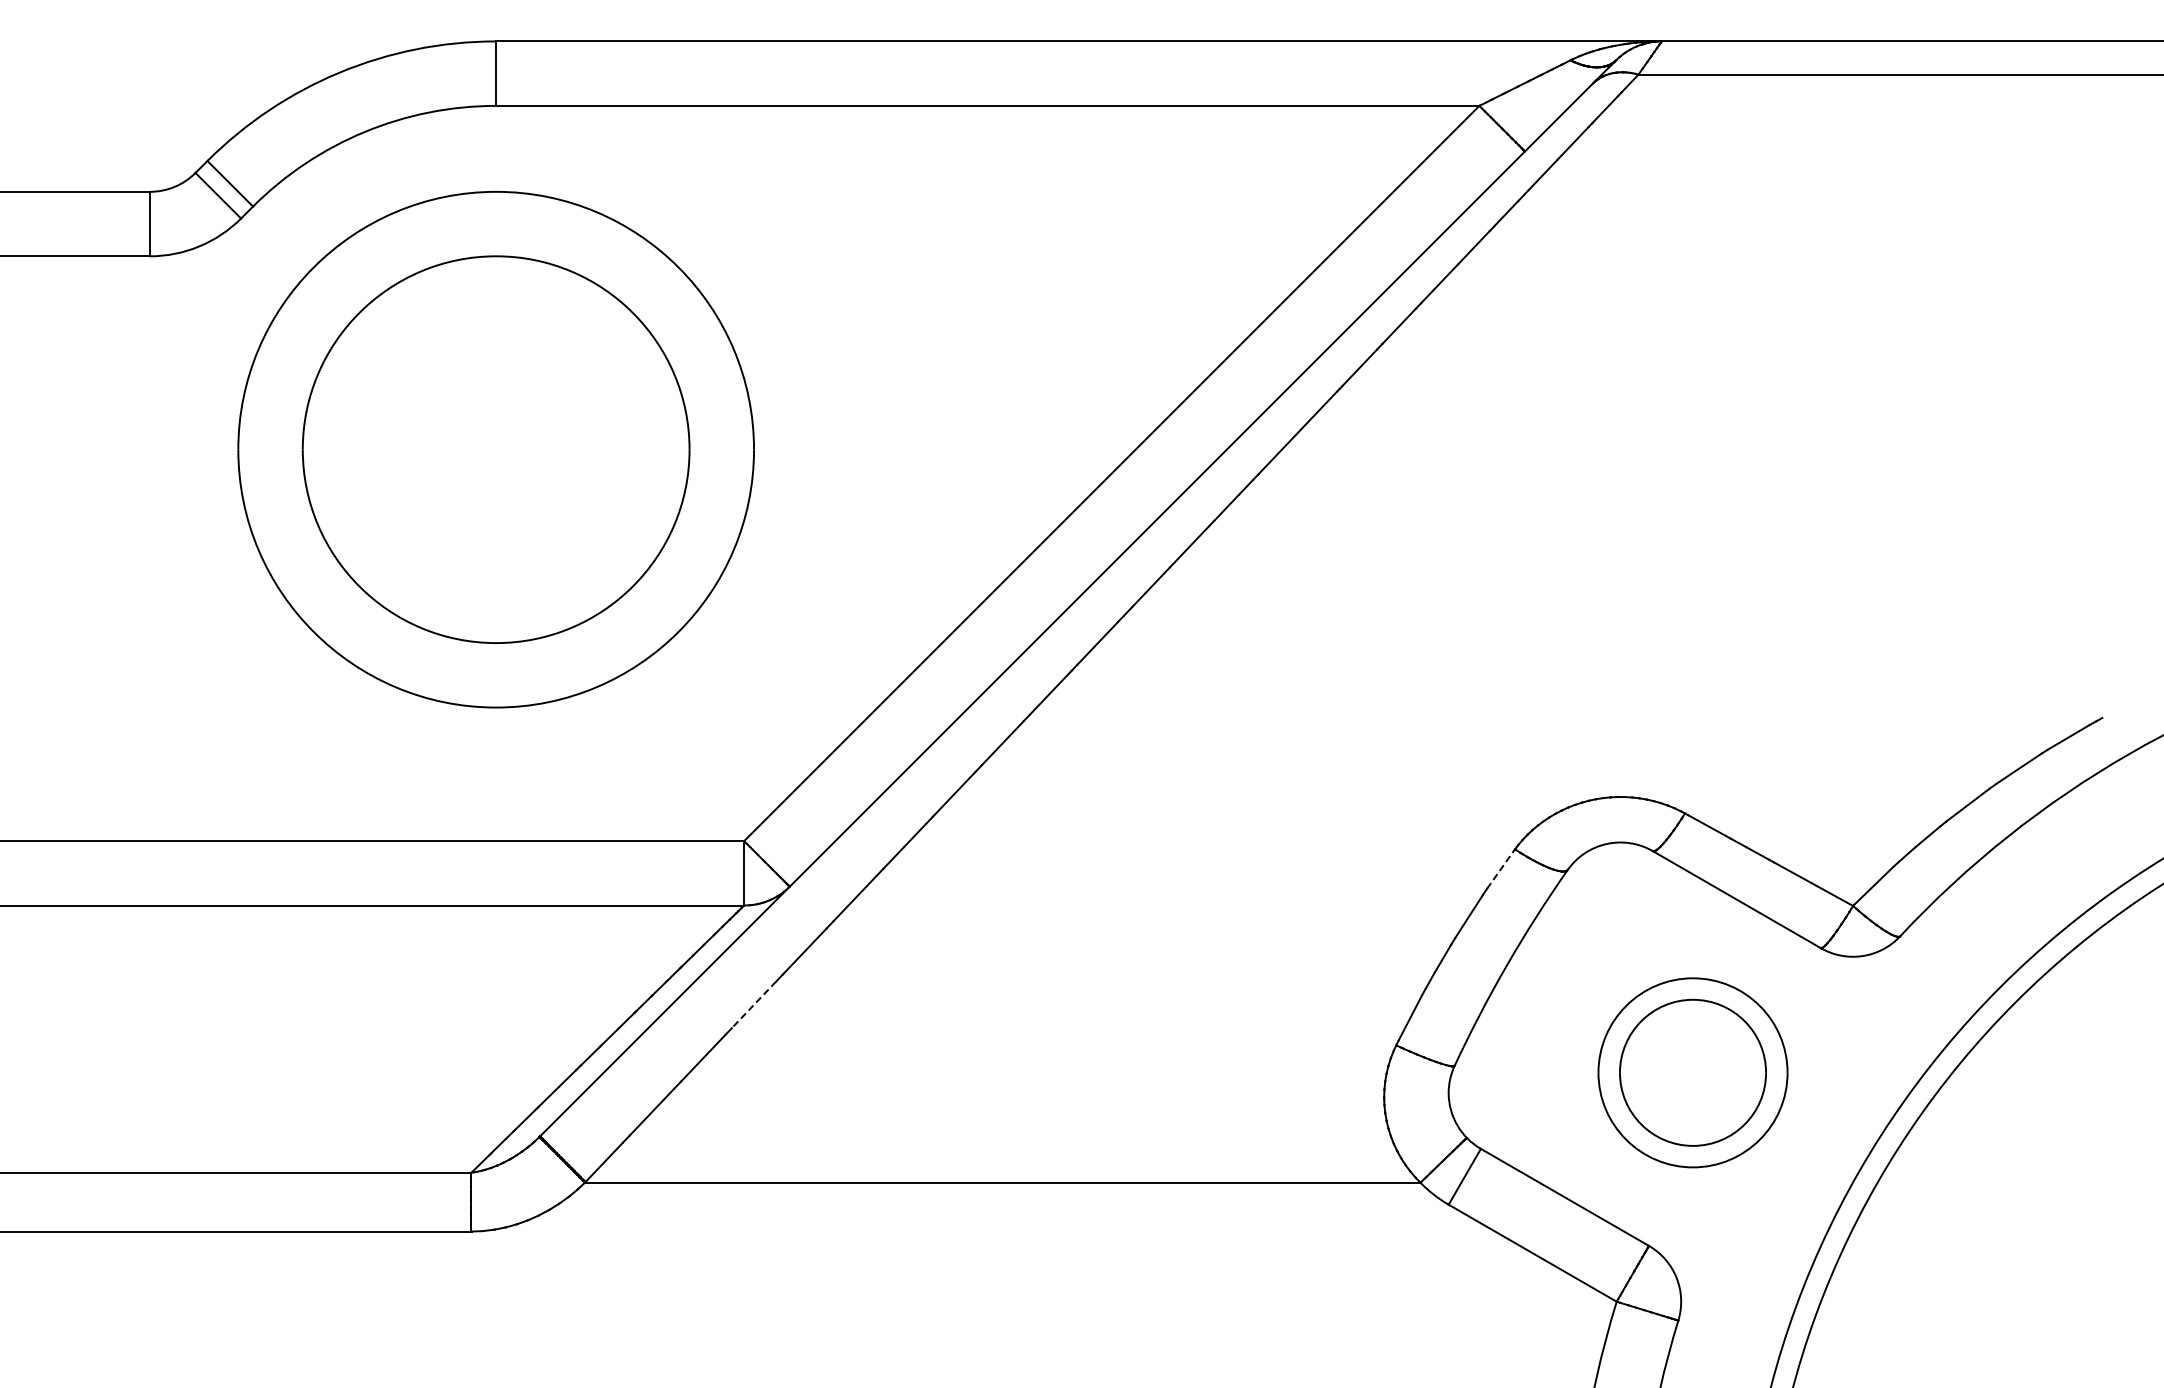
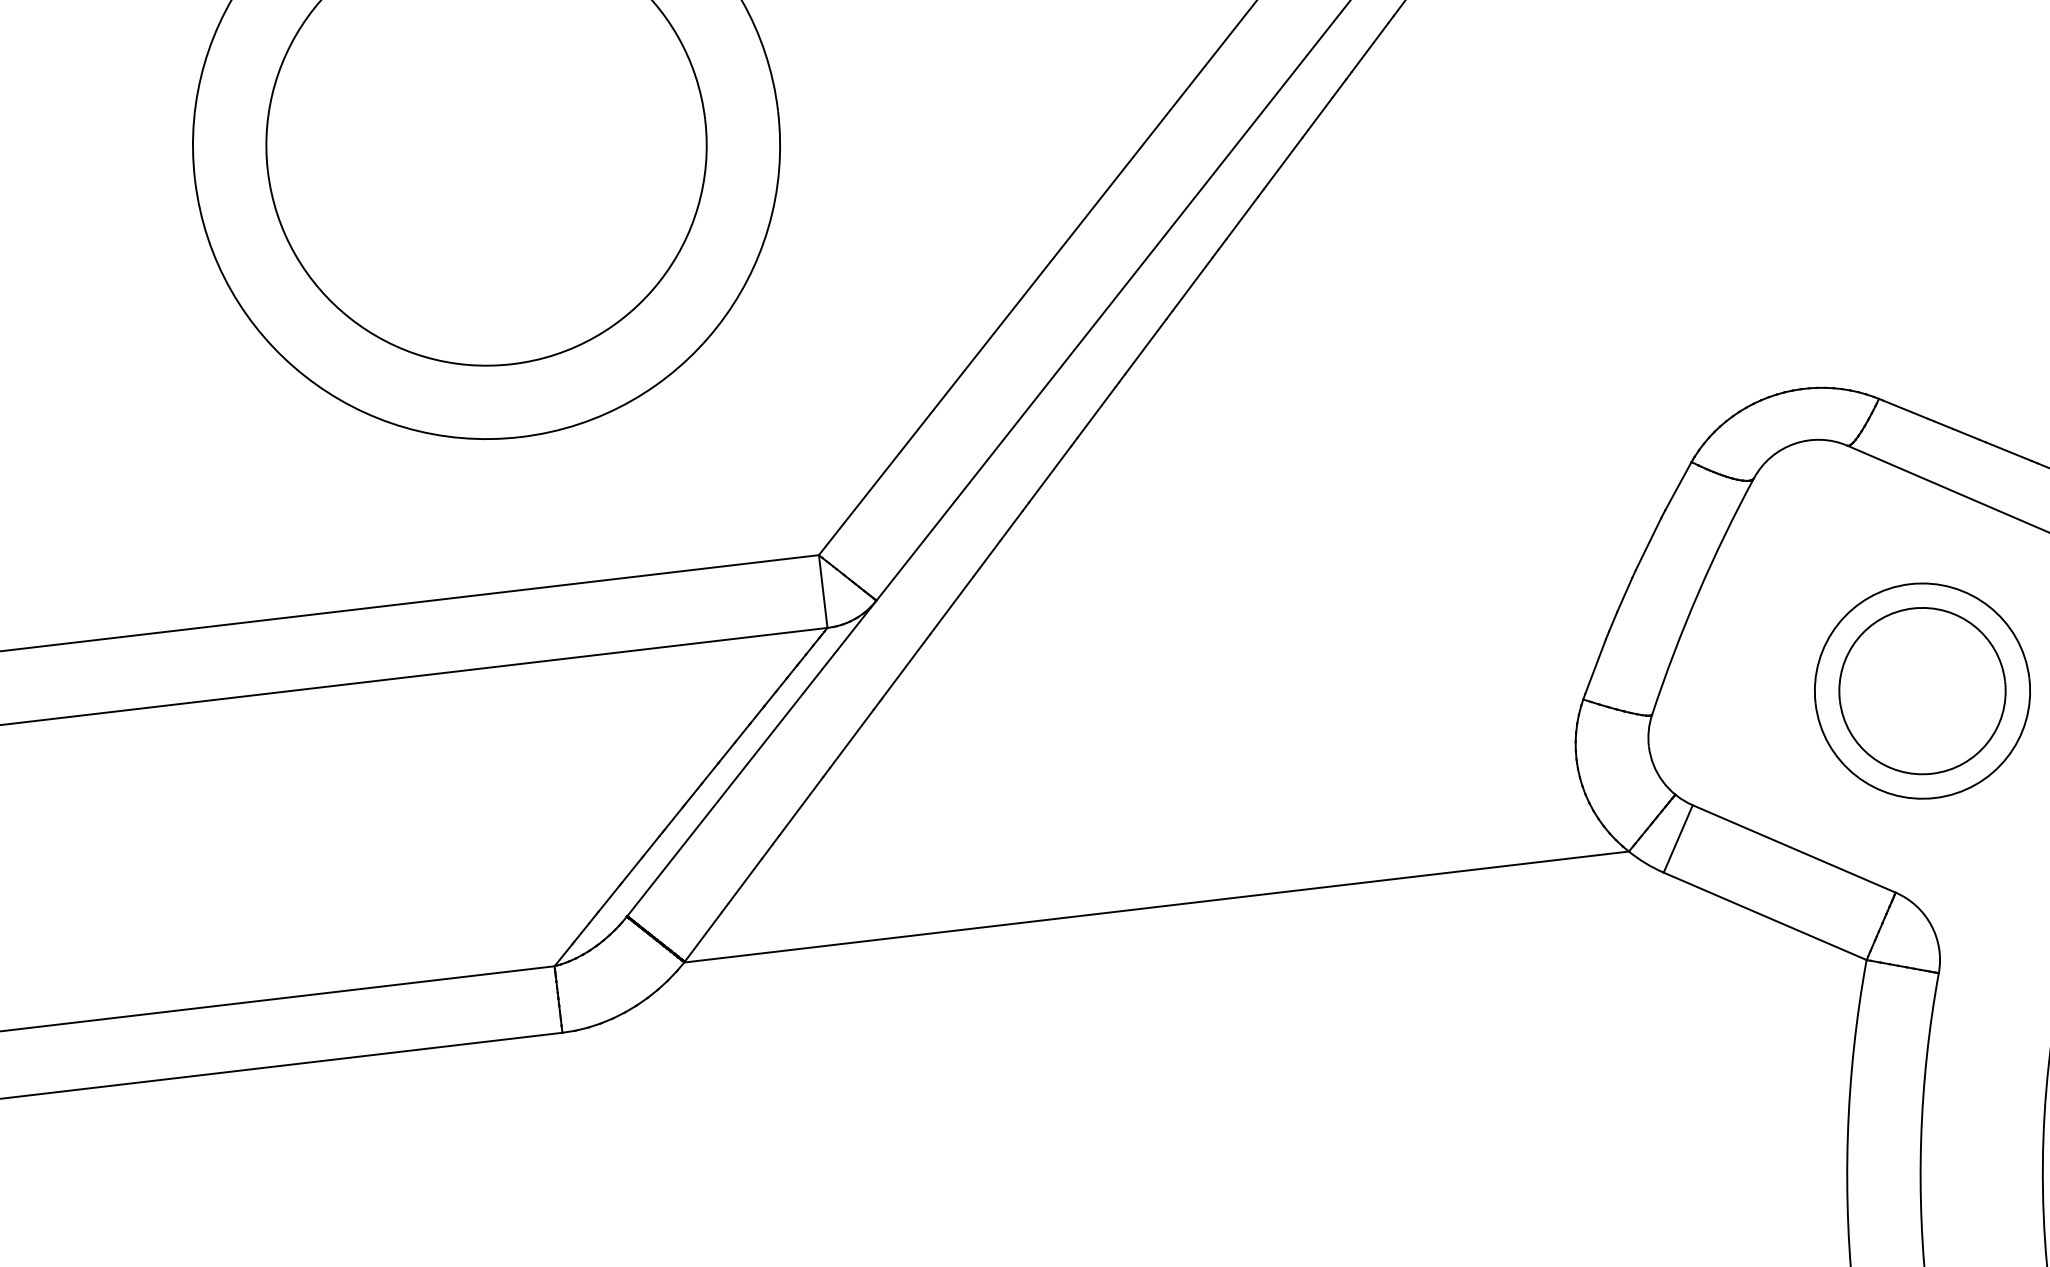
line: (1501, 868) -> (1678, 485), dashed -> solid
line: (753, 1005) -> (851, 739), dashed -> solid

